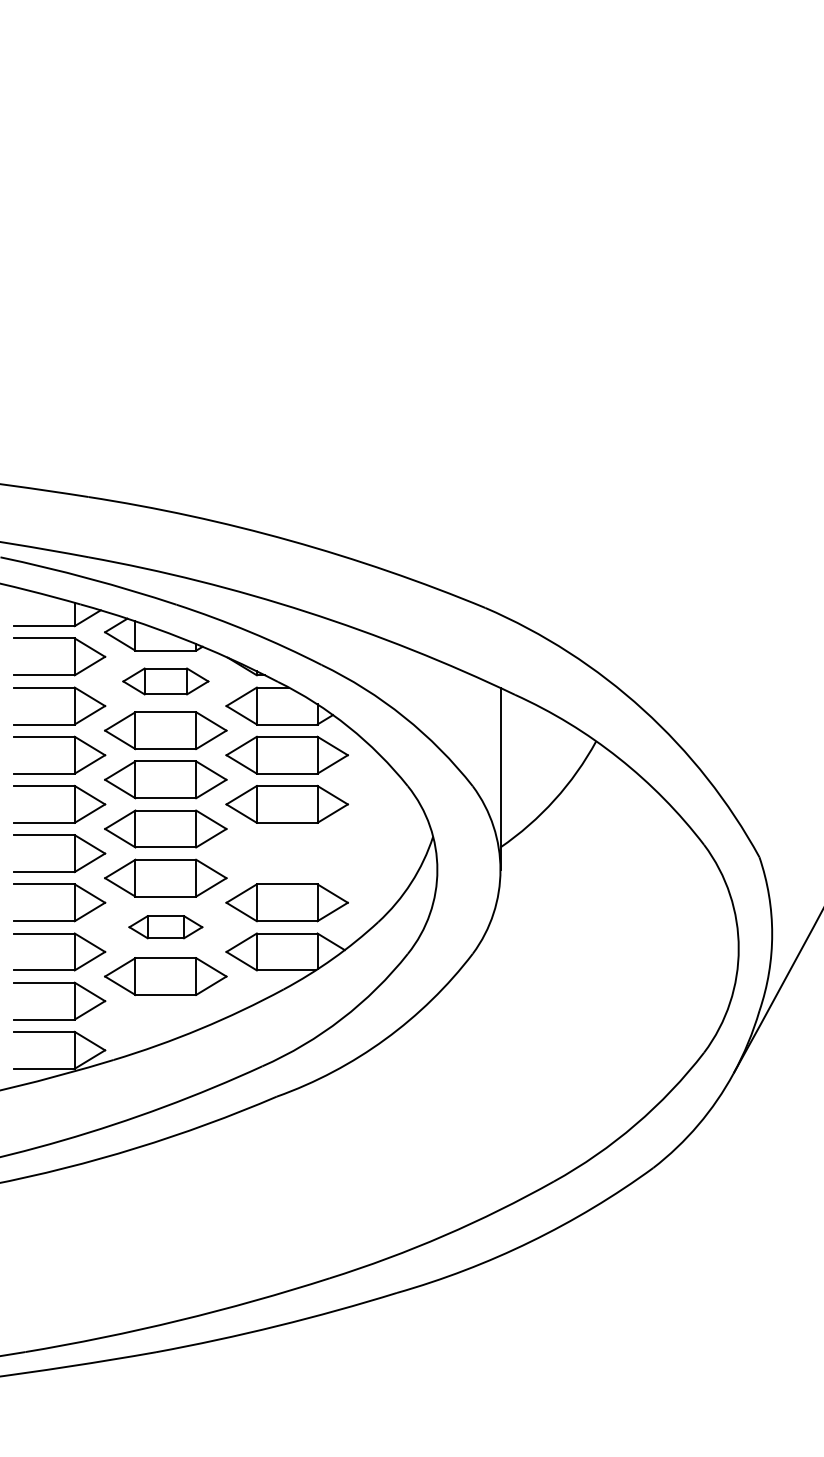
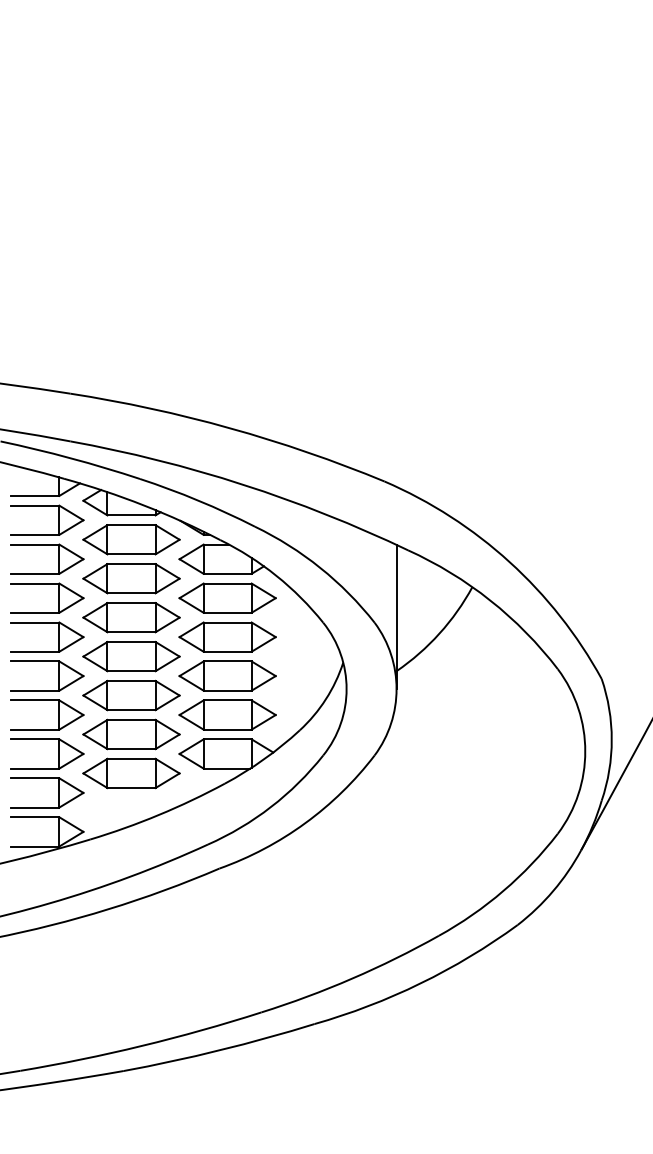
part: (165, 681) -> (131, 539), size x1.43
part: (286, 853) -> (227, 676), added
part: (165, 926) -> (131, 733), size x1.67

